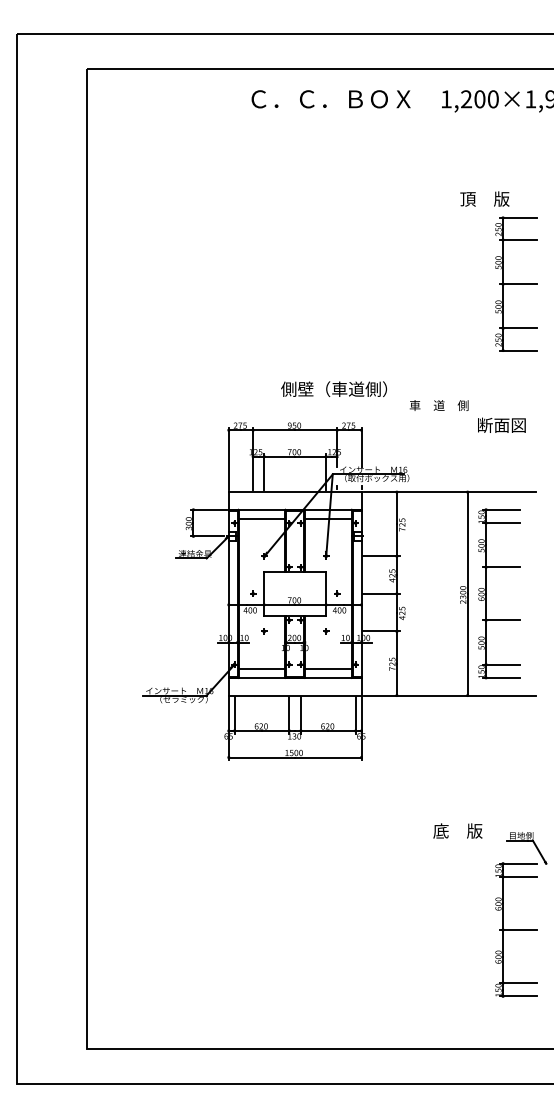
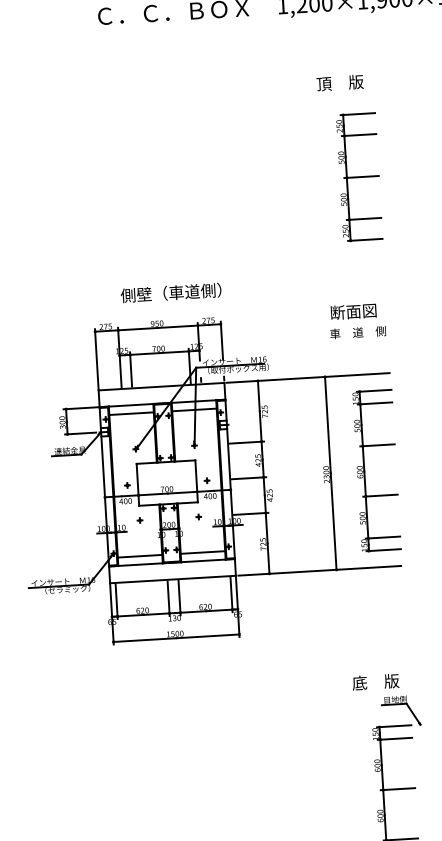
text: (484, 198) -> (339, 82), moved
text: (333, 388) -> (170, 292), moved
text: (438, 405) -> (357, 332), moved
part: (486, 593) -> (364, 471), moved
text: (457, 830) -> (375, 681), moved

